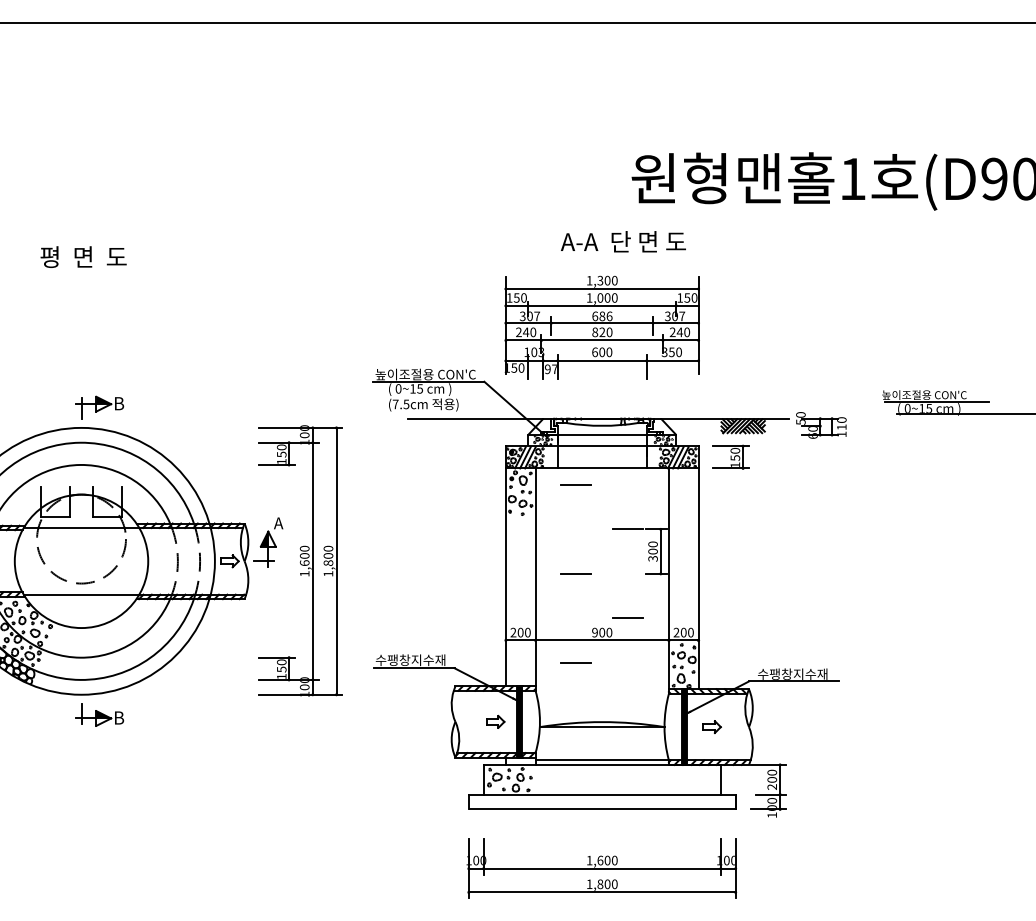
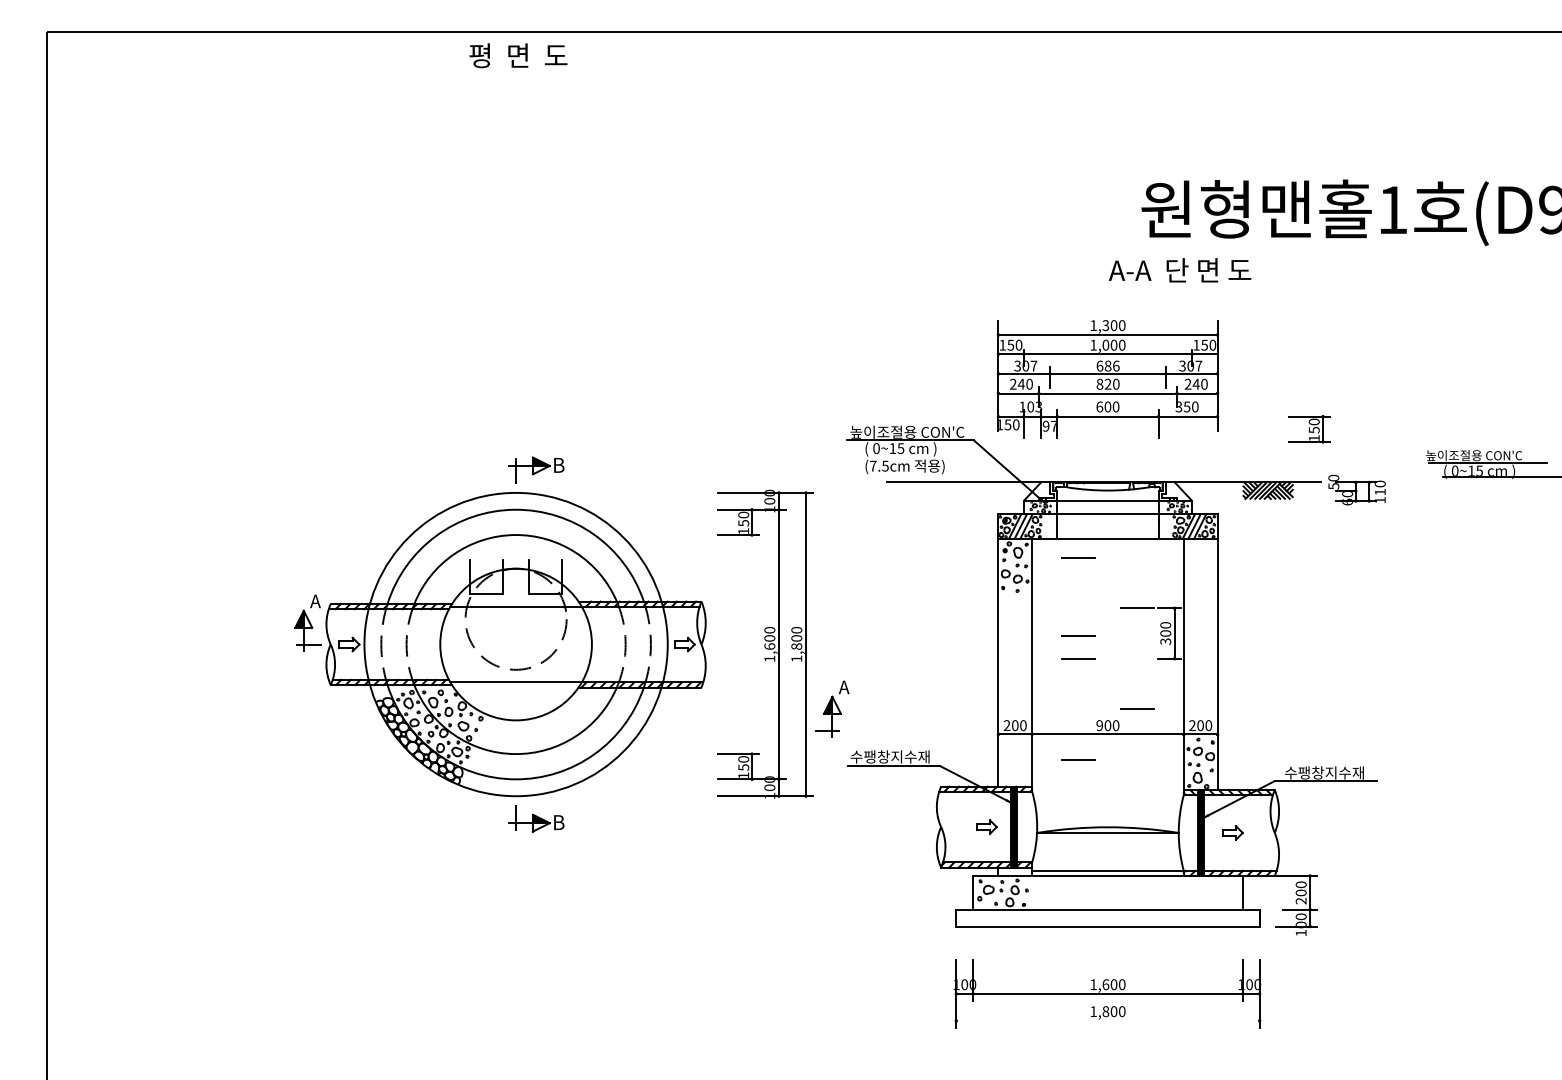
text: (623, 241) -> (1180, 270), moved
text: (83, 256) -> (518, 55), moved
part: (731, 457) -> (1309, 429), moved
part: (268, 541) -> (832, 708), moved
line: (576, 553) -> (1078, 635), added
line: (601, 892) -> (1107, 1020), removed

